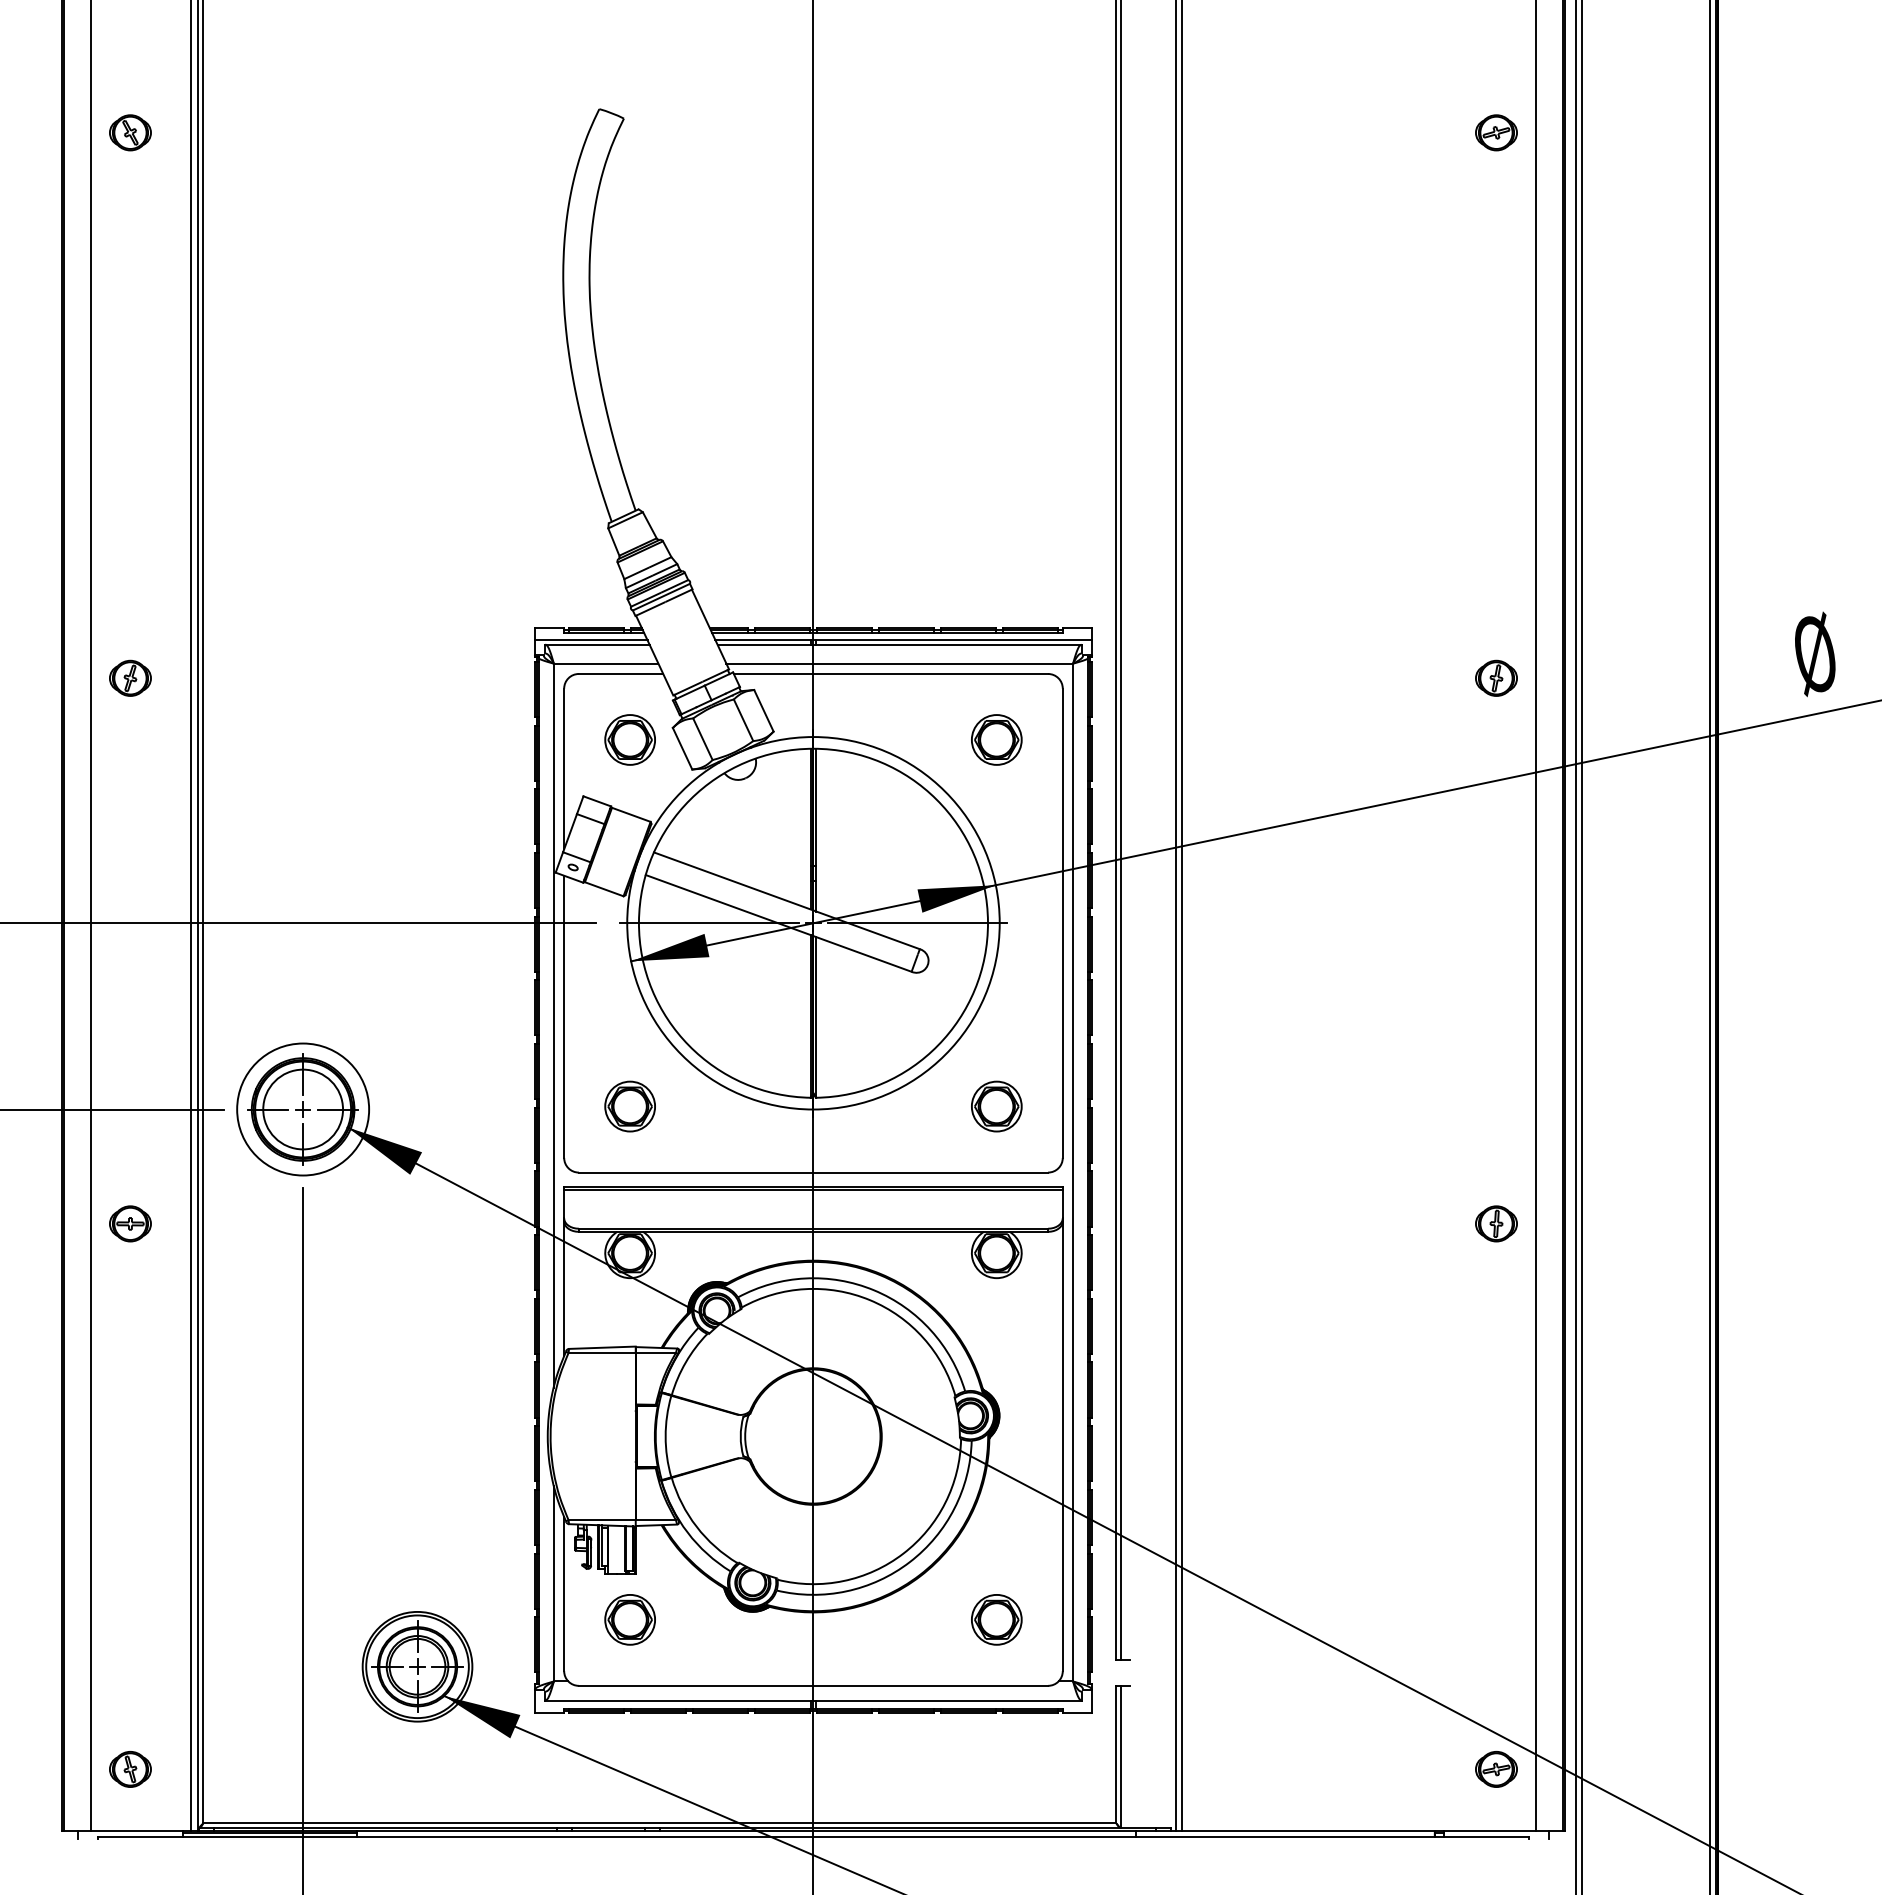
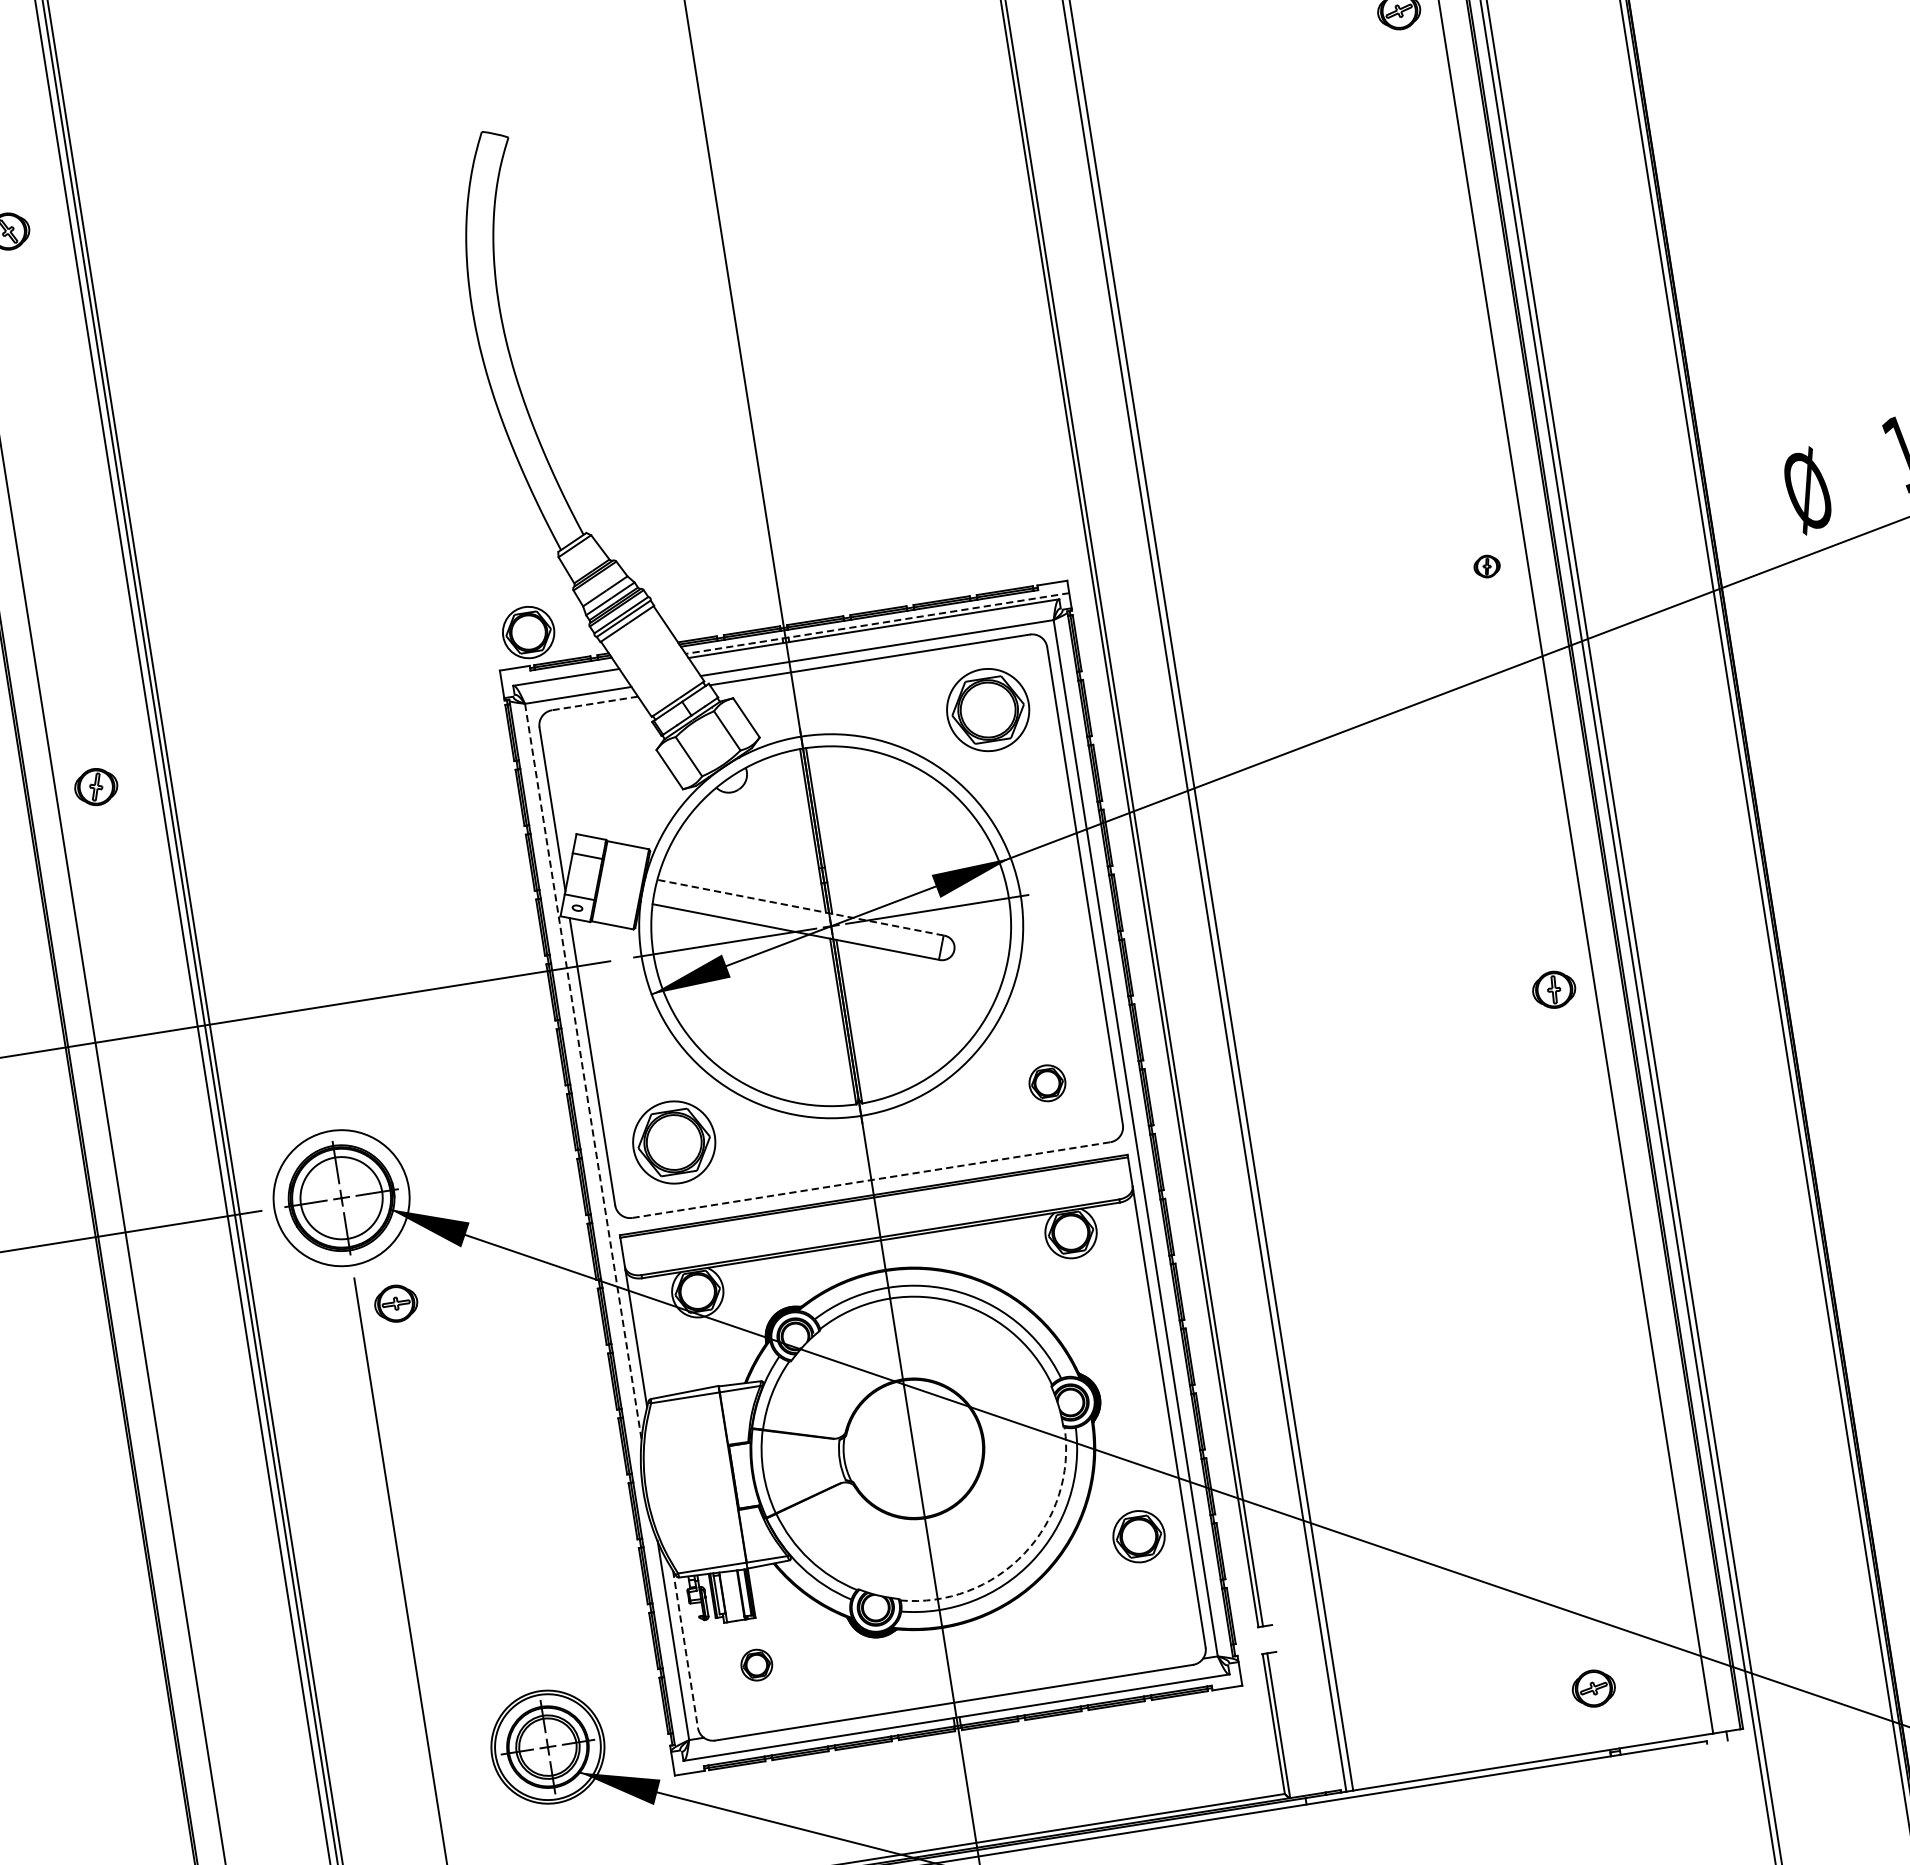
line: (590, 640) -> (558, 674), removed
line: (903, 640) -> (877, 623), solid -> dashed
line: (620, 673) -> (594, 703), solid -> dashed
part: (1496, 677) -> (1487, 565), size x0.6
part: (629, 739) -> (527, 632), moved
part: (996, 739) -> (987, 709), size x1.6
line: (786, 900) -> (800, 907), solid -> dashed
line: (553, 1025) -> (582, 1072), solid -> dashed
part: (629, 1106) -> (673, 1142), size x1.6
part: (996, 1106) -> (1047, 1083), size x0.7
line: (813, 1172) -> (871, 1180), solid -> dashed
part: (130, 1223) -> (396, 1303), moved
part: (1496, 1223) -> (1554, 989), moved
arc: (903, 1553) -> (1024, 1553), solid -> dashed
line: (564, 1594) -> (685, 1649), solid -> dashed
part: (629, 1619) -> (756, 1664), size x0.6
part: (996, 1619) -> (1138, 1536), moved
part: (1496, 1769) -> (1593, 1688), moved

